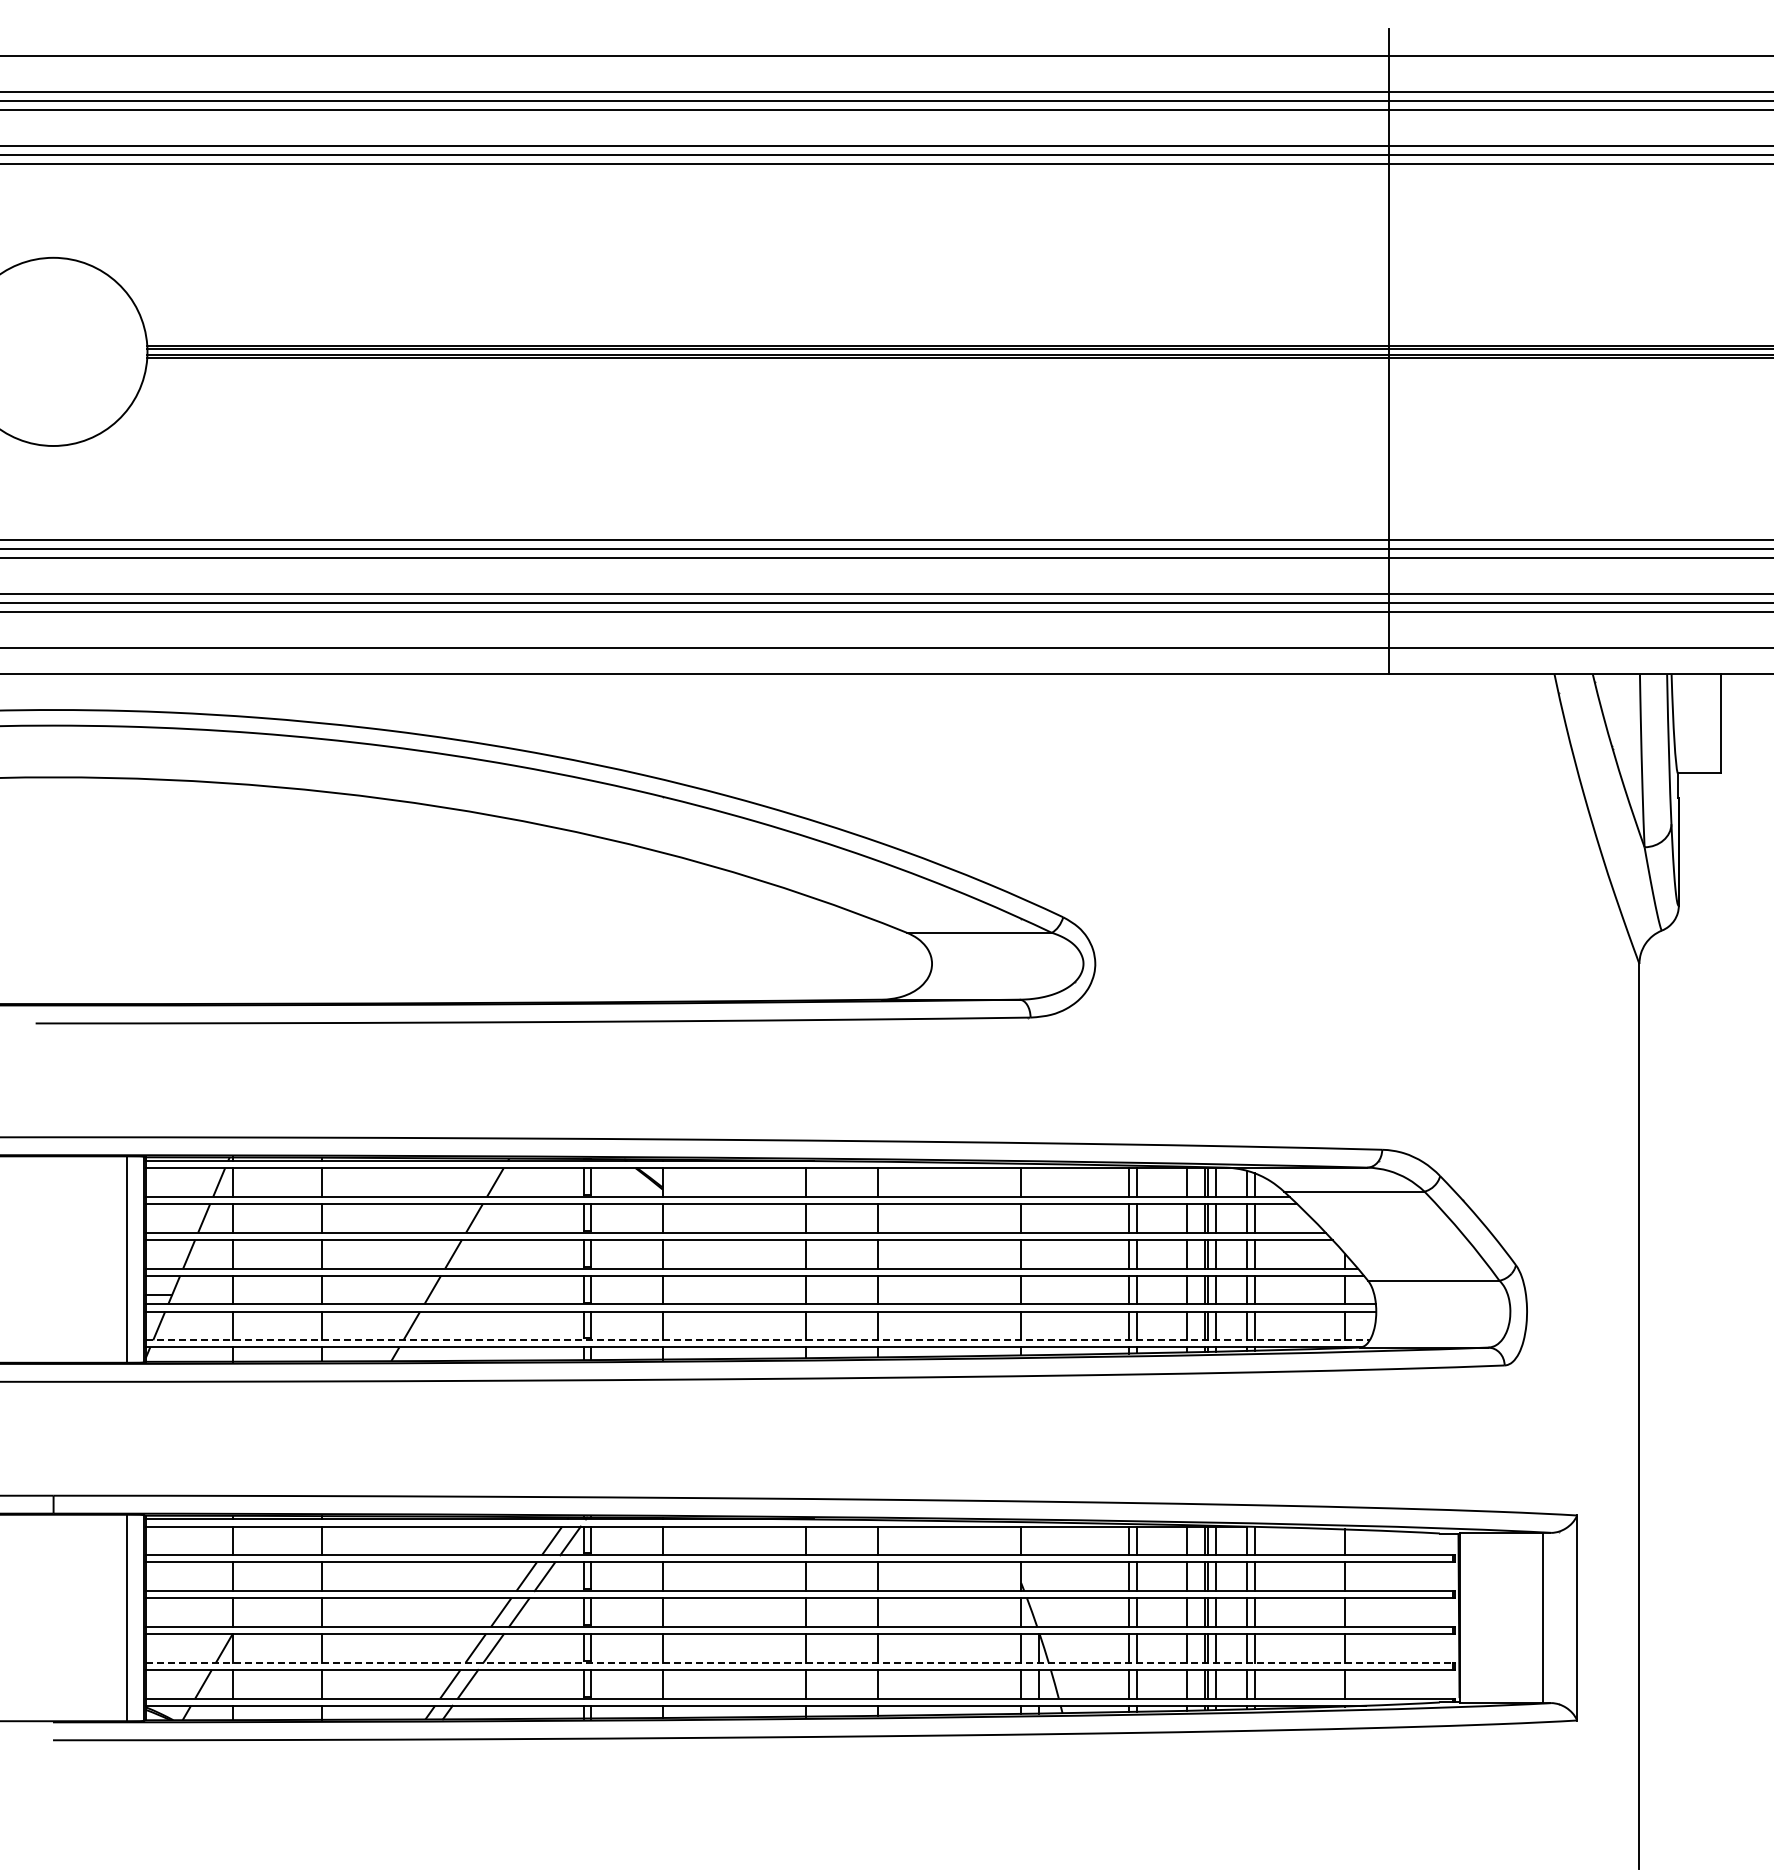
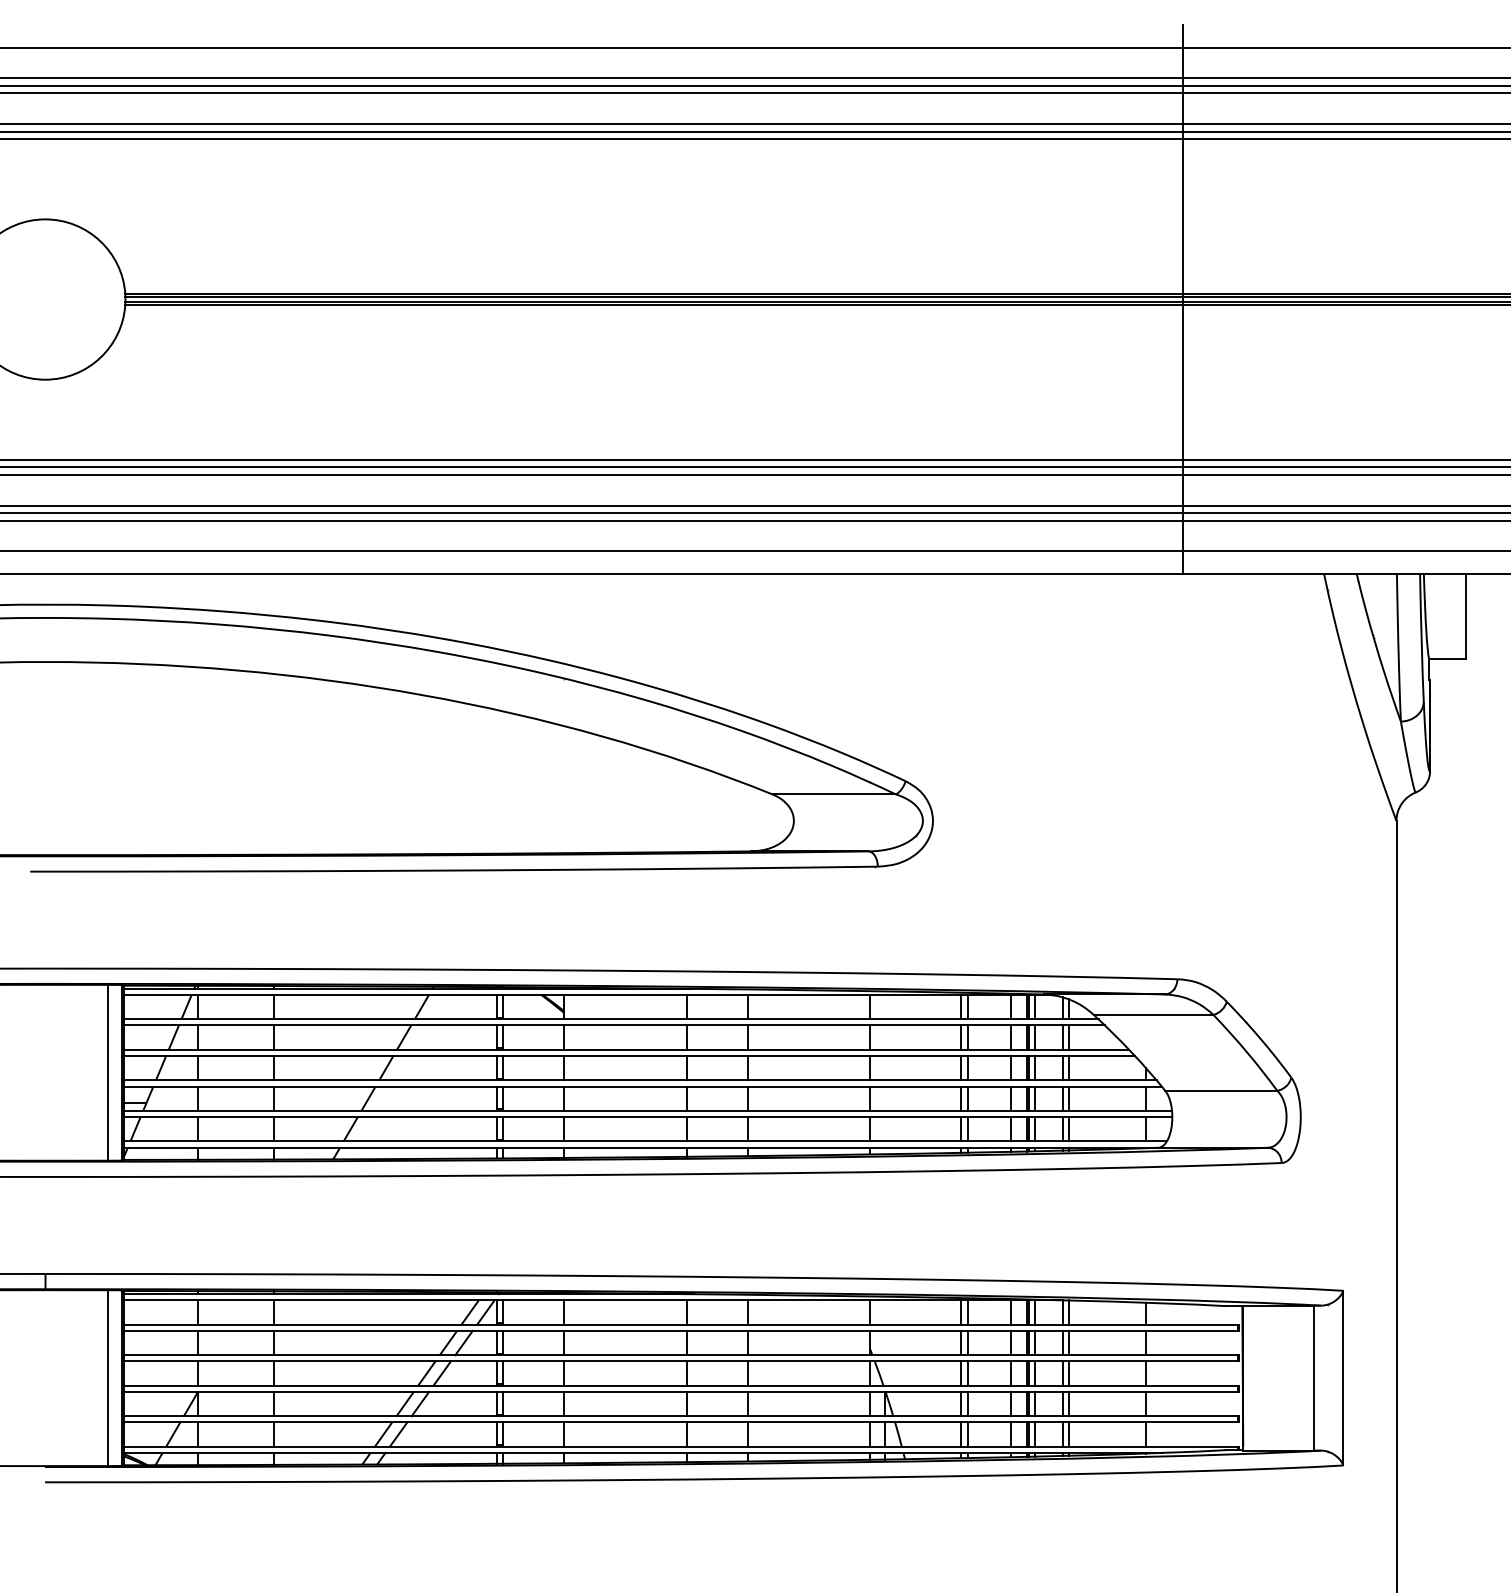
line: (758, 1340) -> (646, 1141), dashed -> solid
line: (799, 1662) -> (680, 1416), dashed -> solid

